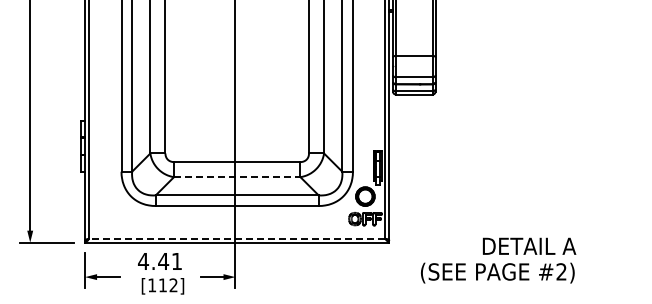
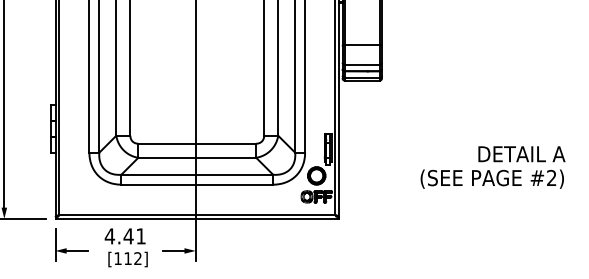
line: (237, 177) -> (197, 158), dashed -> solid
line: (236, 238) -> (196, 214), dashed -> solid
text: (498, 260) -> (492, 167), moved

